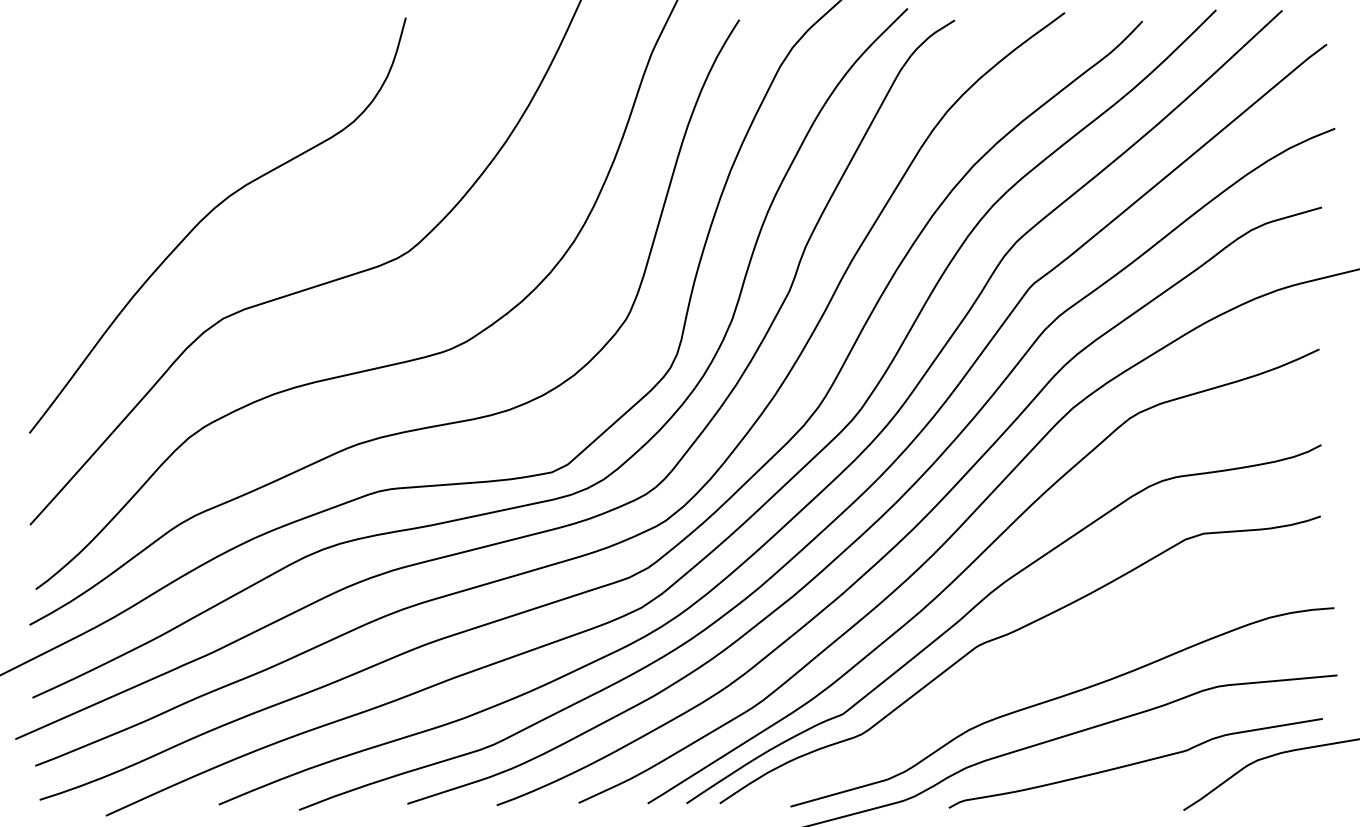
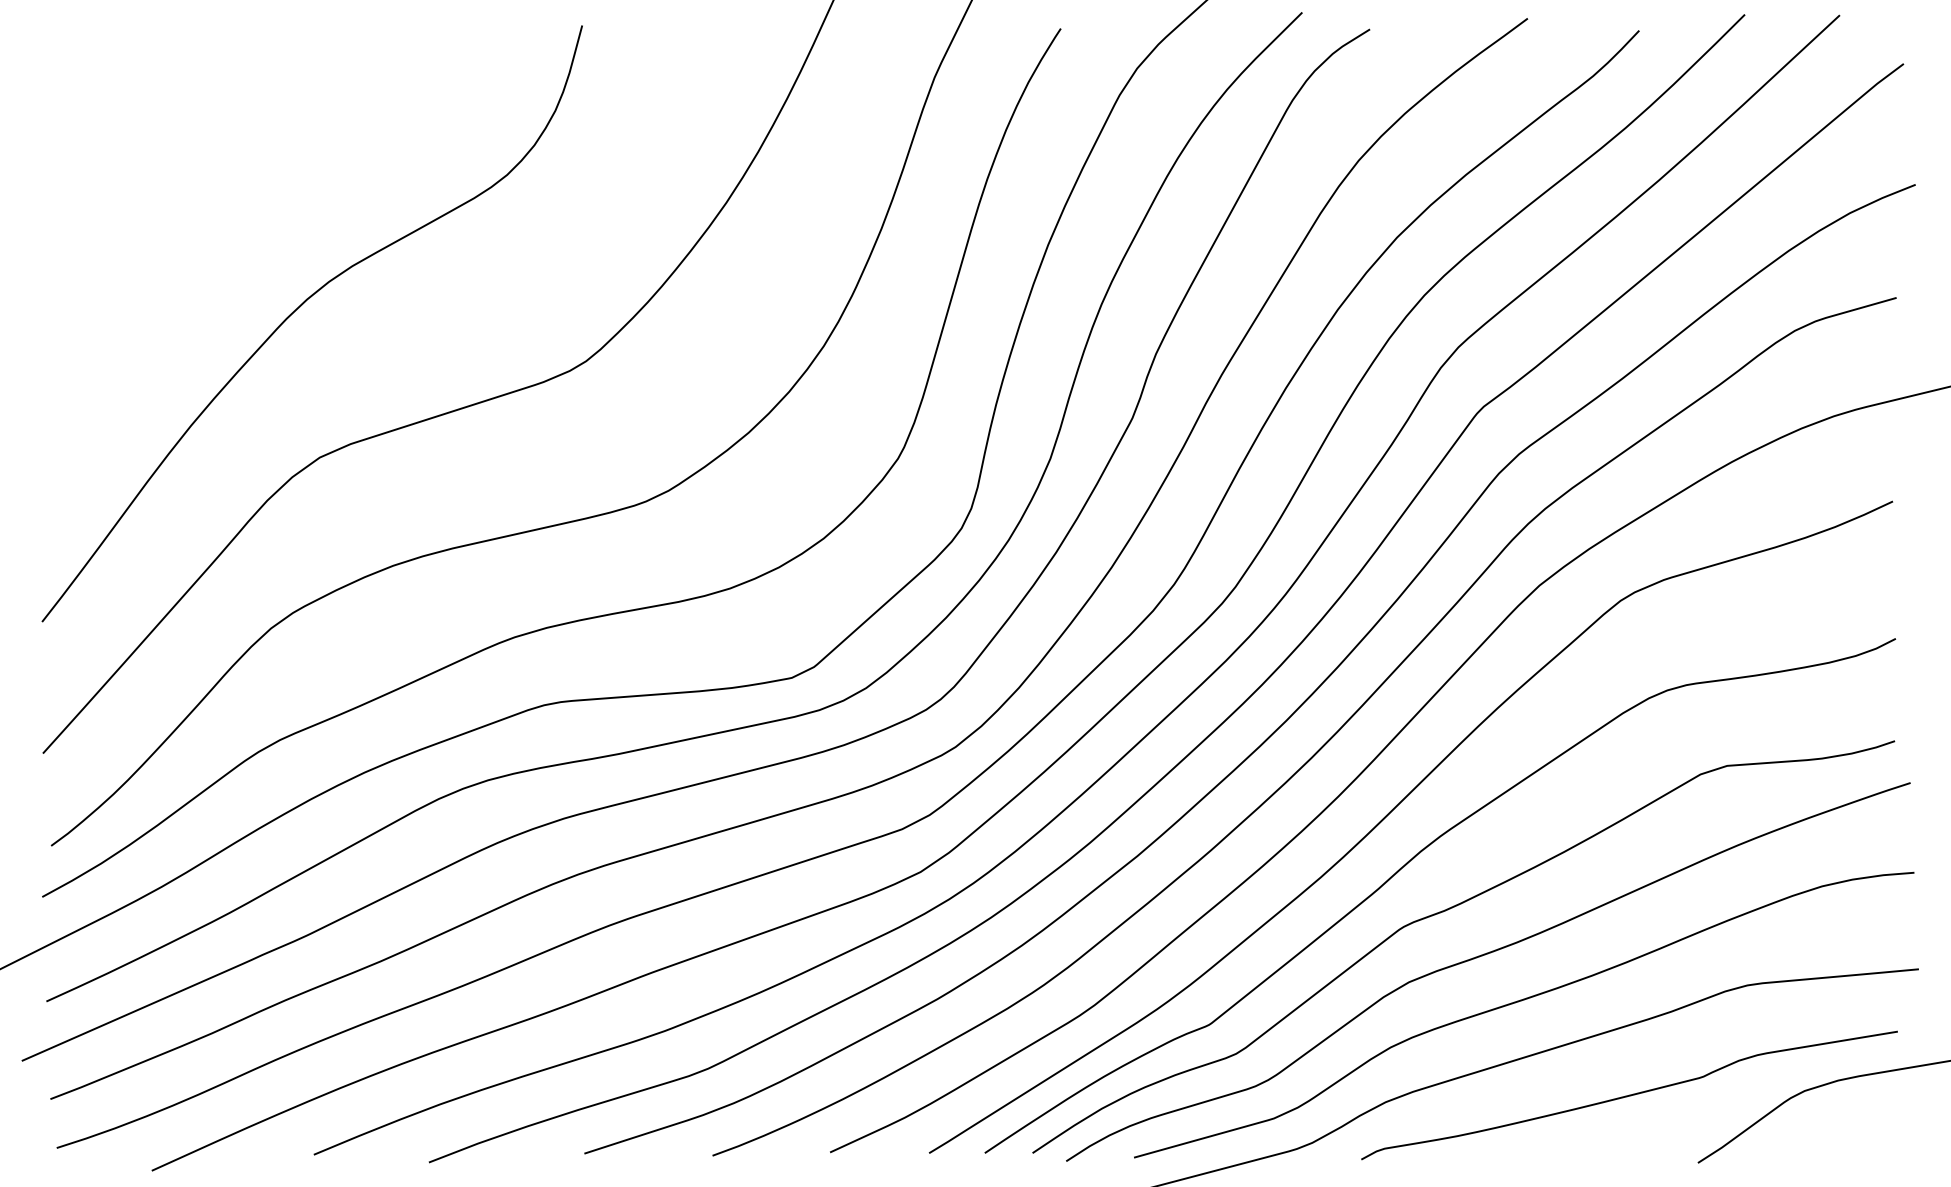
curve: (1034, 666) -> (1484, 956), added

